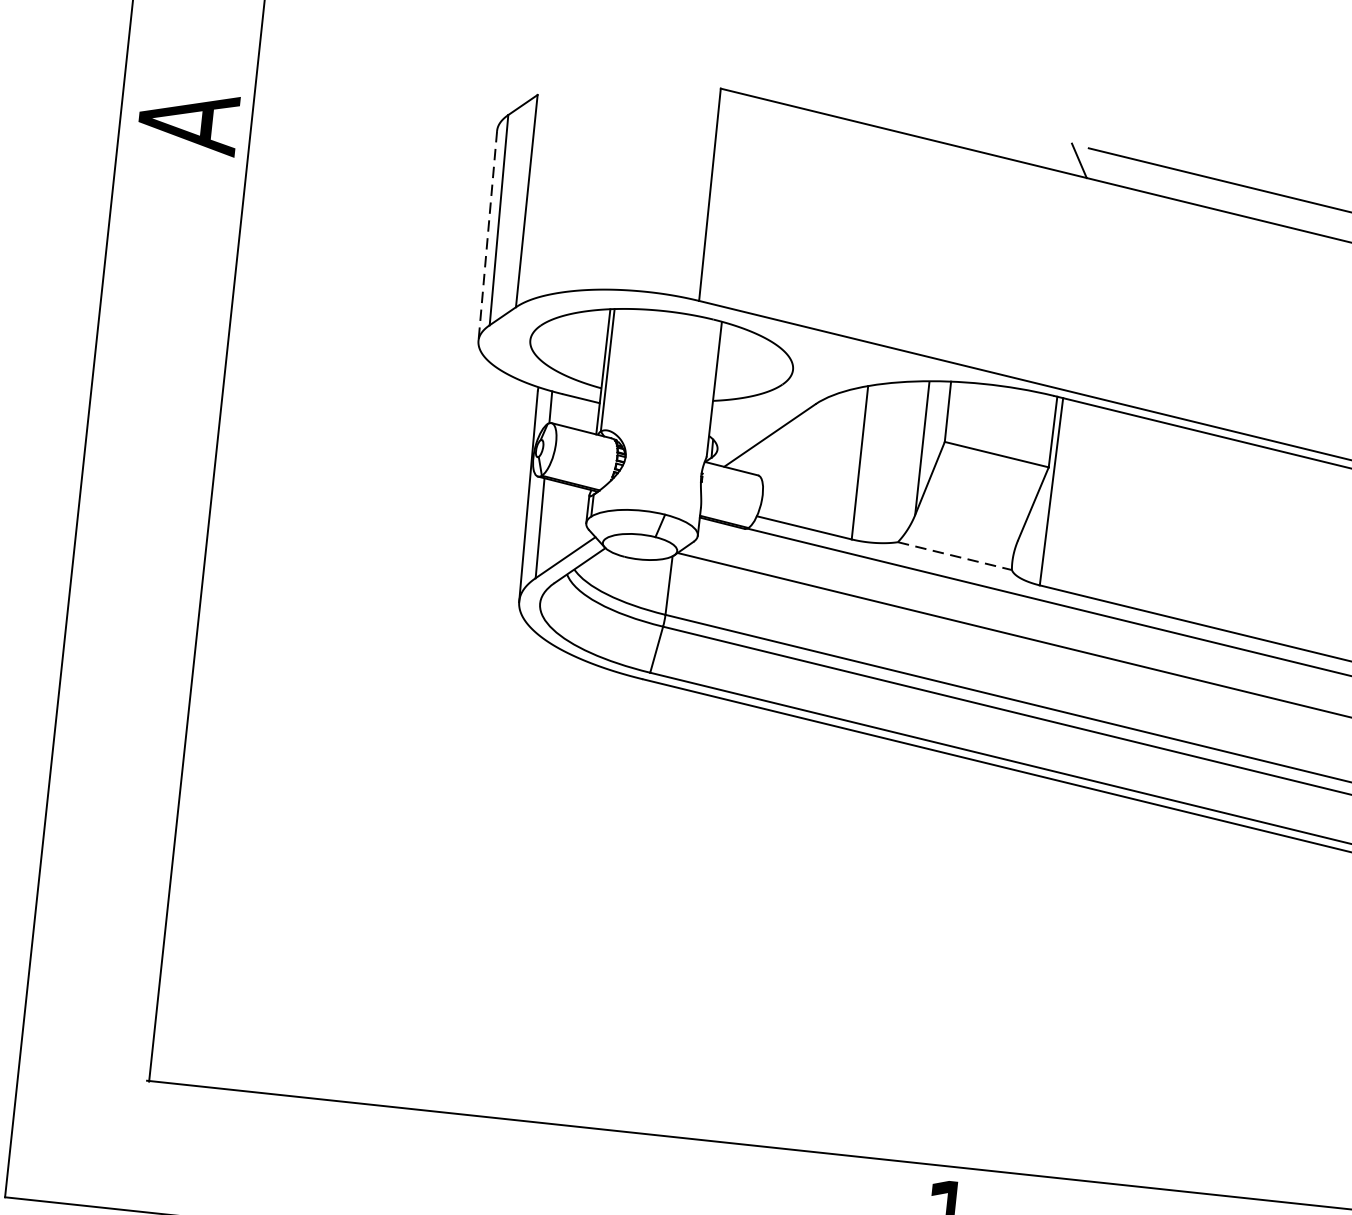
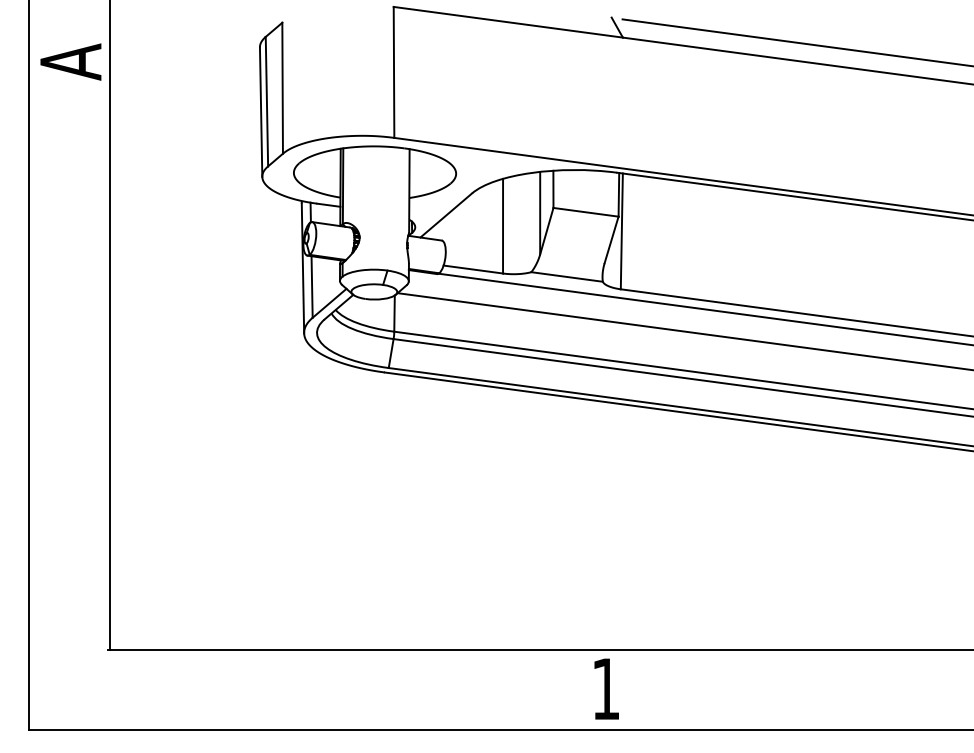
line: (488, 236) -> (261, 112), dashed -> solid
line: (955, 557) -> (567, 277), dashed -> solid

